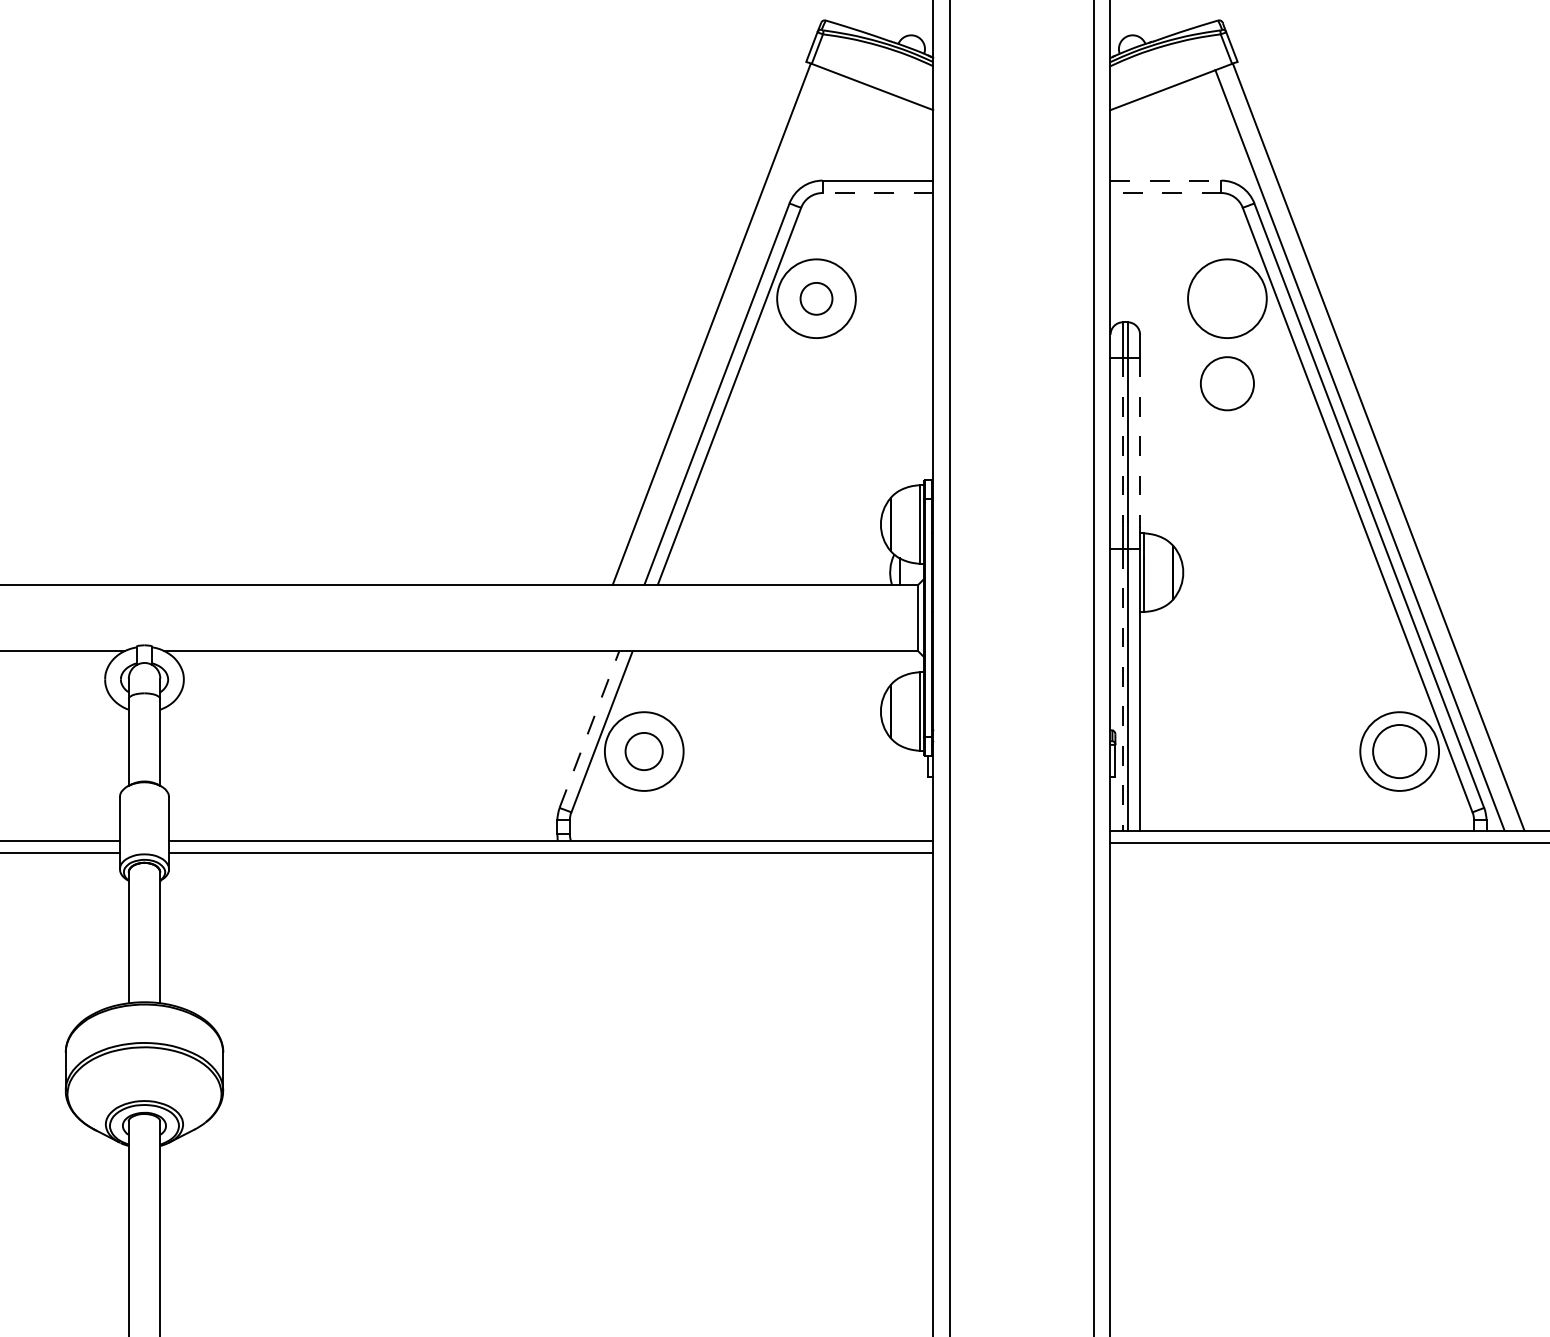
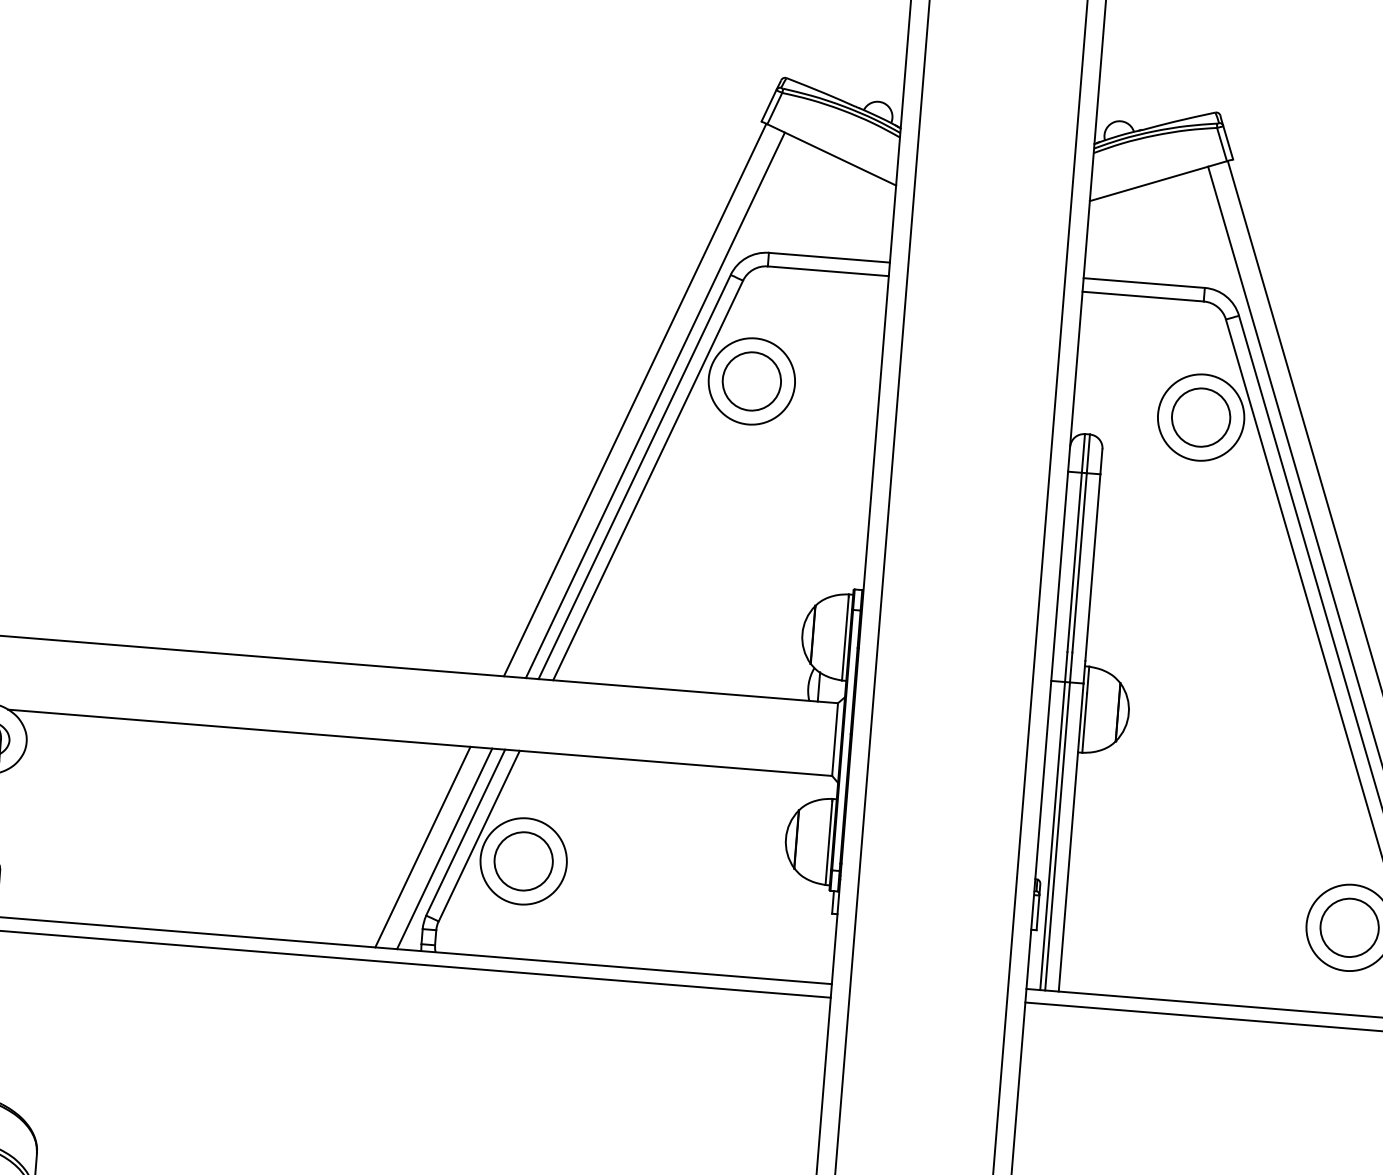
line: (1166, 180) -> (1144, 282), dashed -> solid
line: (877, 193) -> (827, 271), dashed -> solid
line: (1165, 193) -> (1142, 297), dashed -> solid
circle: (816, 298) -> (751, 381), size x1.67
line: (730, 327) -> (655, 405), added
circle: (1227, 383) -> (1201, 417), moved
line: (1123, 439) -> (1075, 562), dashed -> solid
line: (1140, 443) -> (1093, 568), dashed -> solid
line: (1123, 689) -> (1053, 835), dashed -> solid
line: (589, 729) -> (465, 832), dashed -> solid
line: (551, 745) -> (422, 846), added
line: (571, 745) -> (444, 848), added
circle: (643, 751) -> (522, 861), size x1.43

